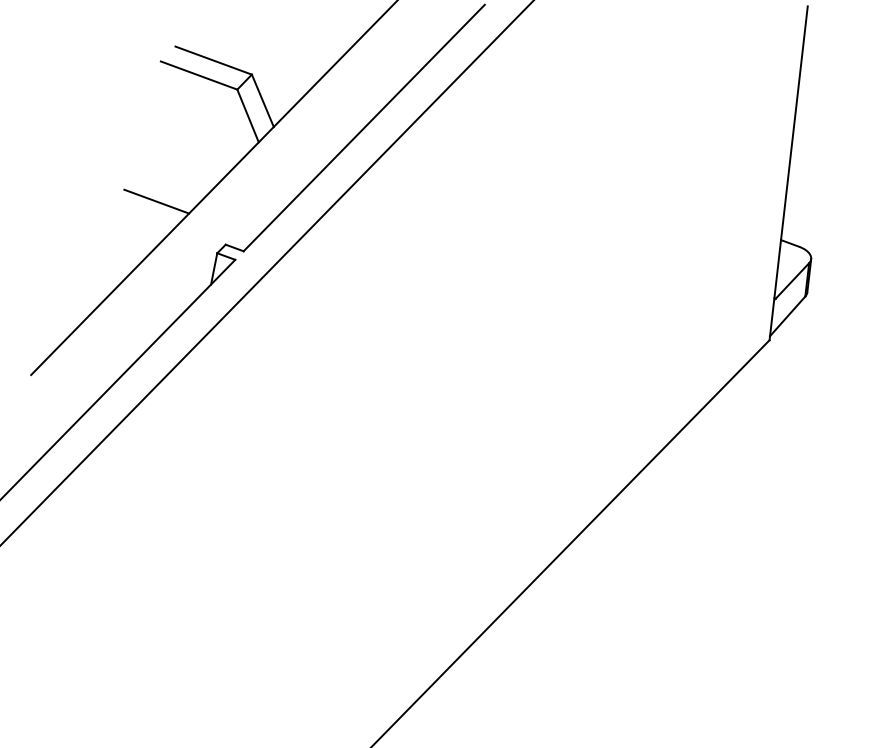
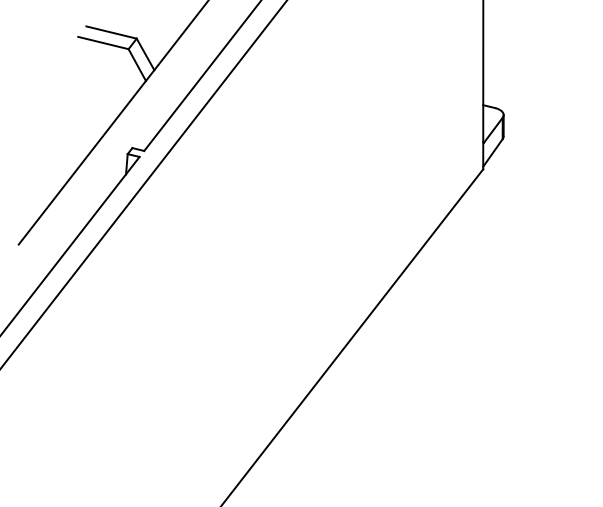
line: (156, 201) -> (85, 125), removed

